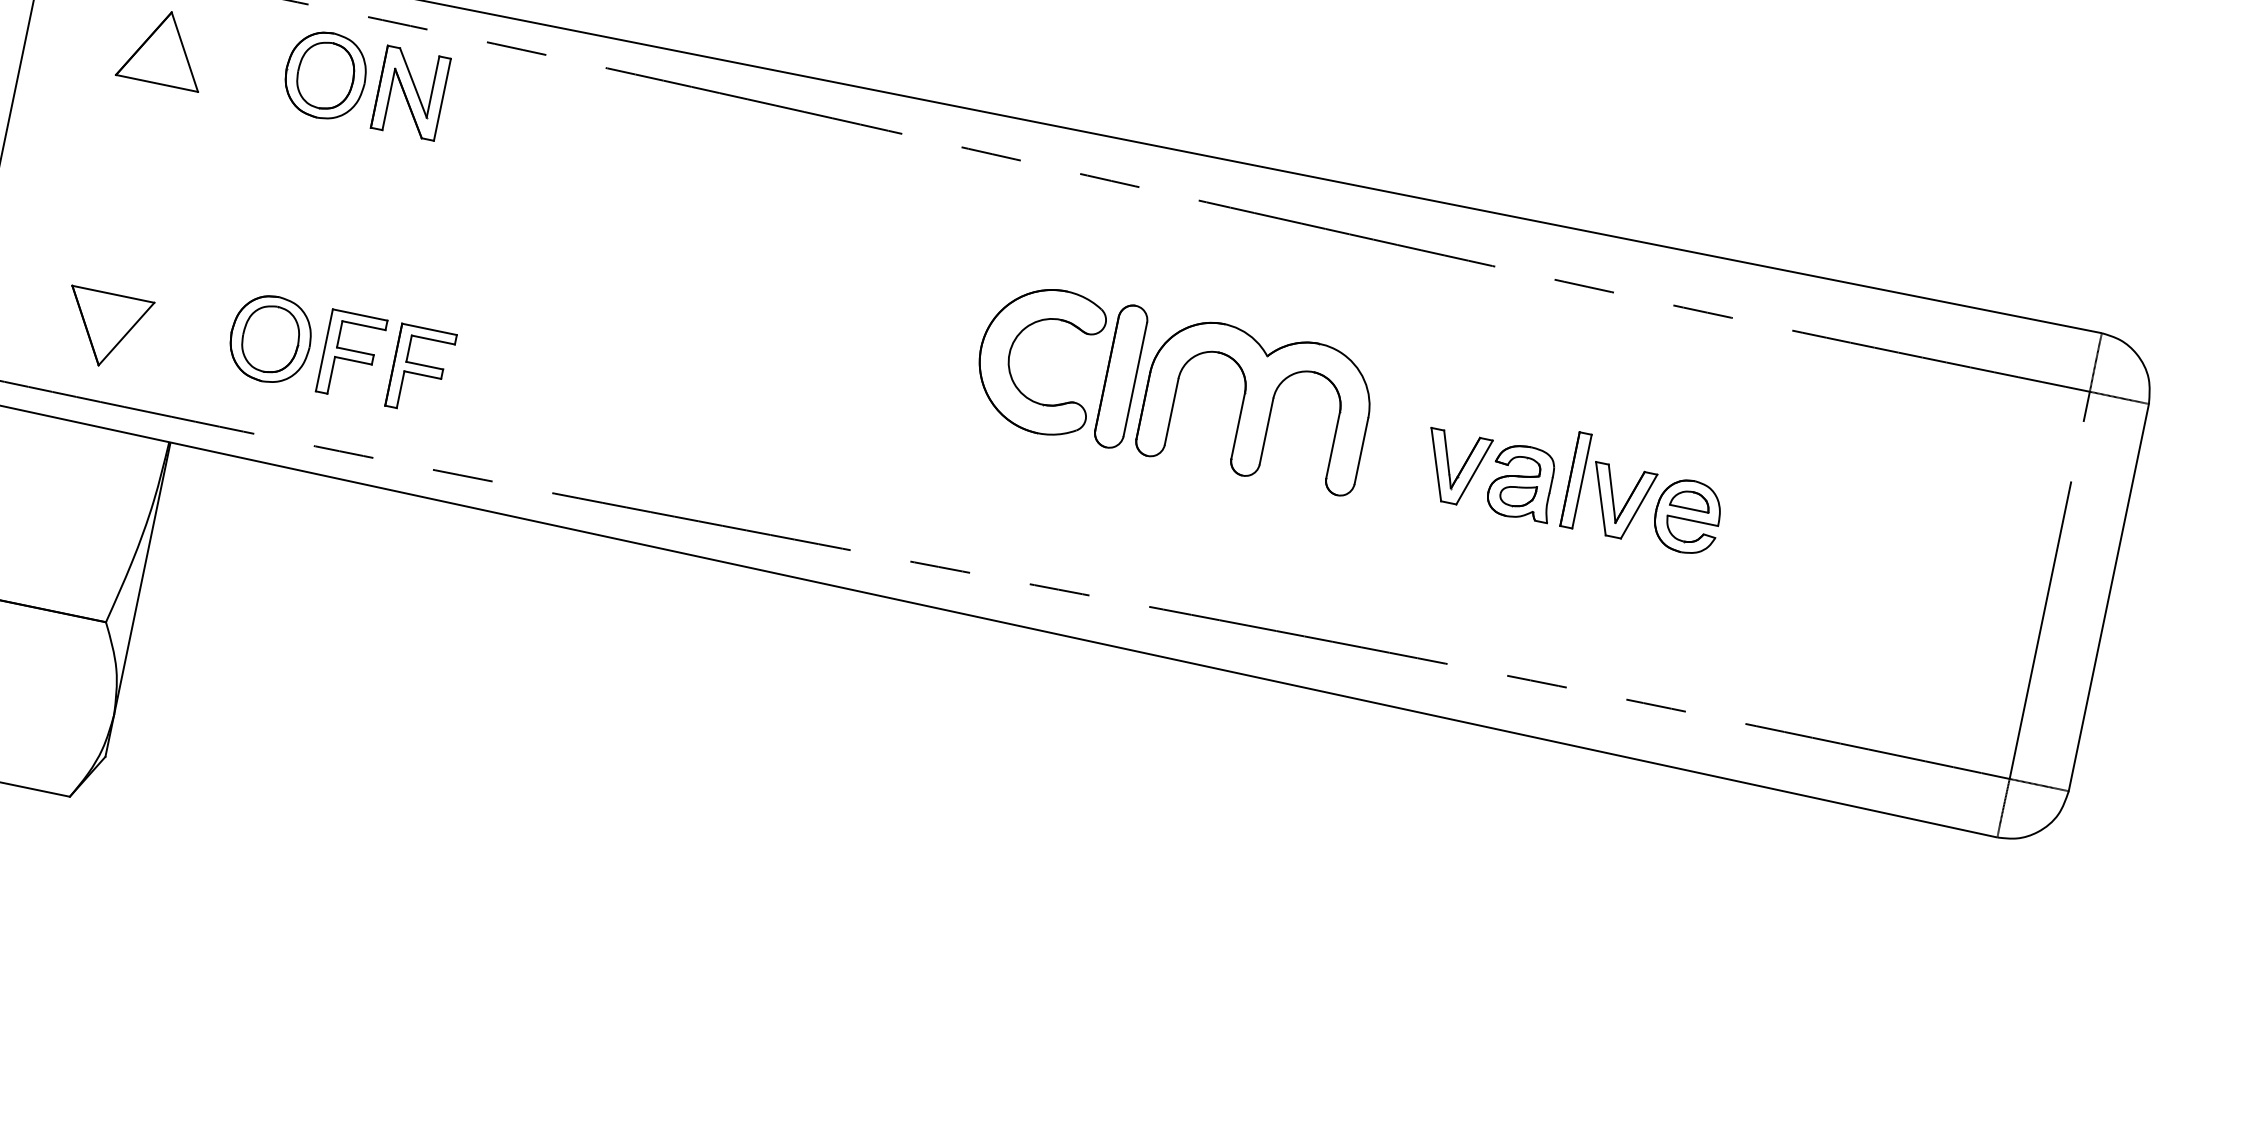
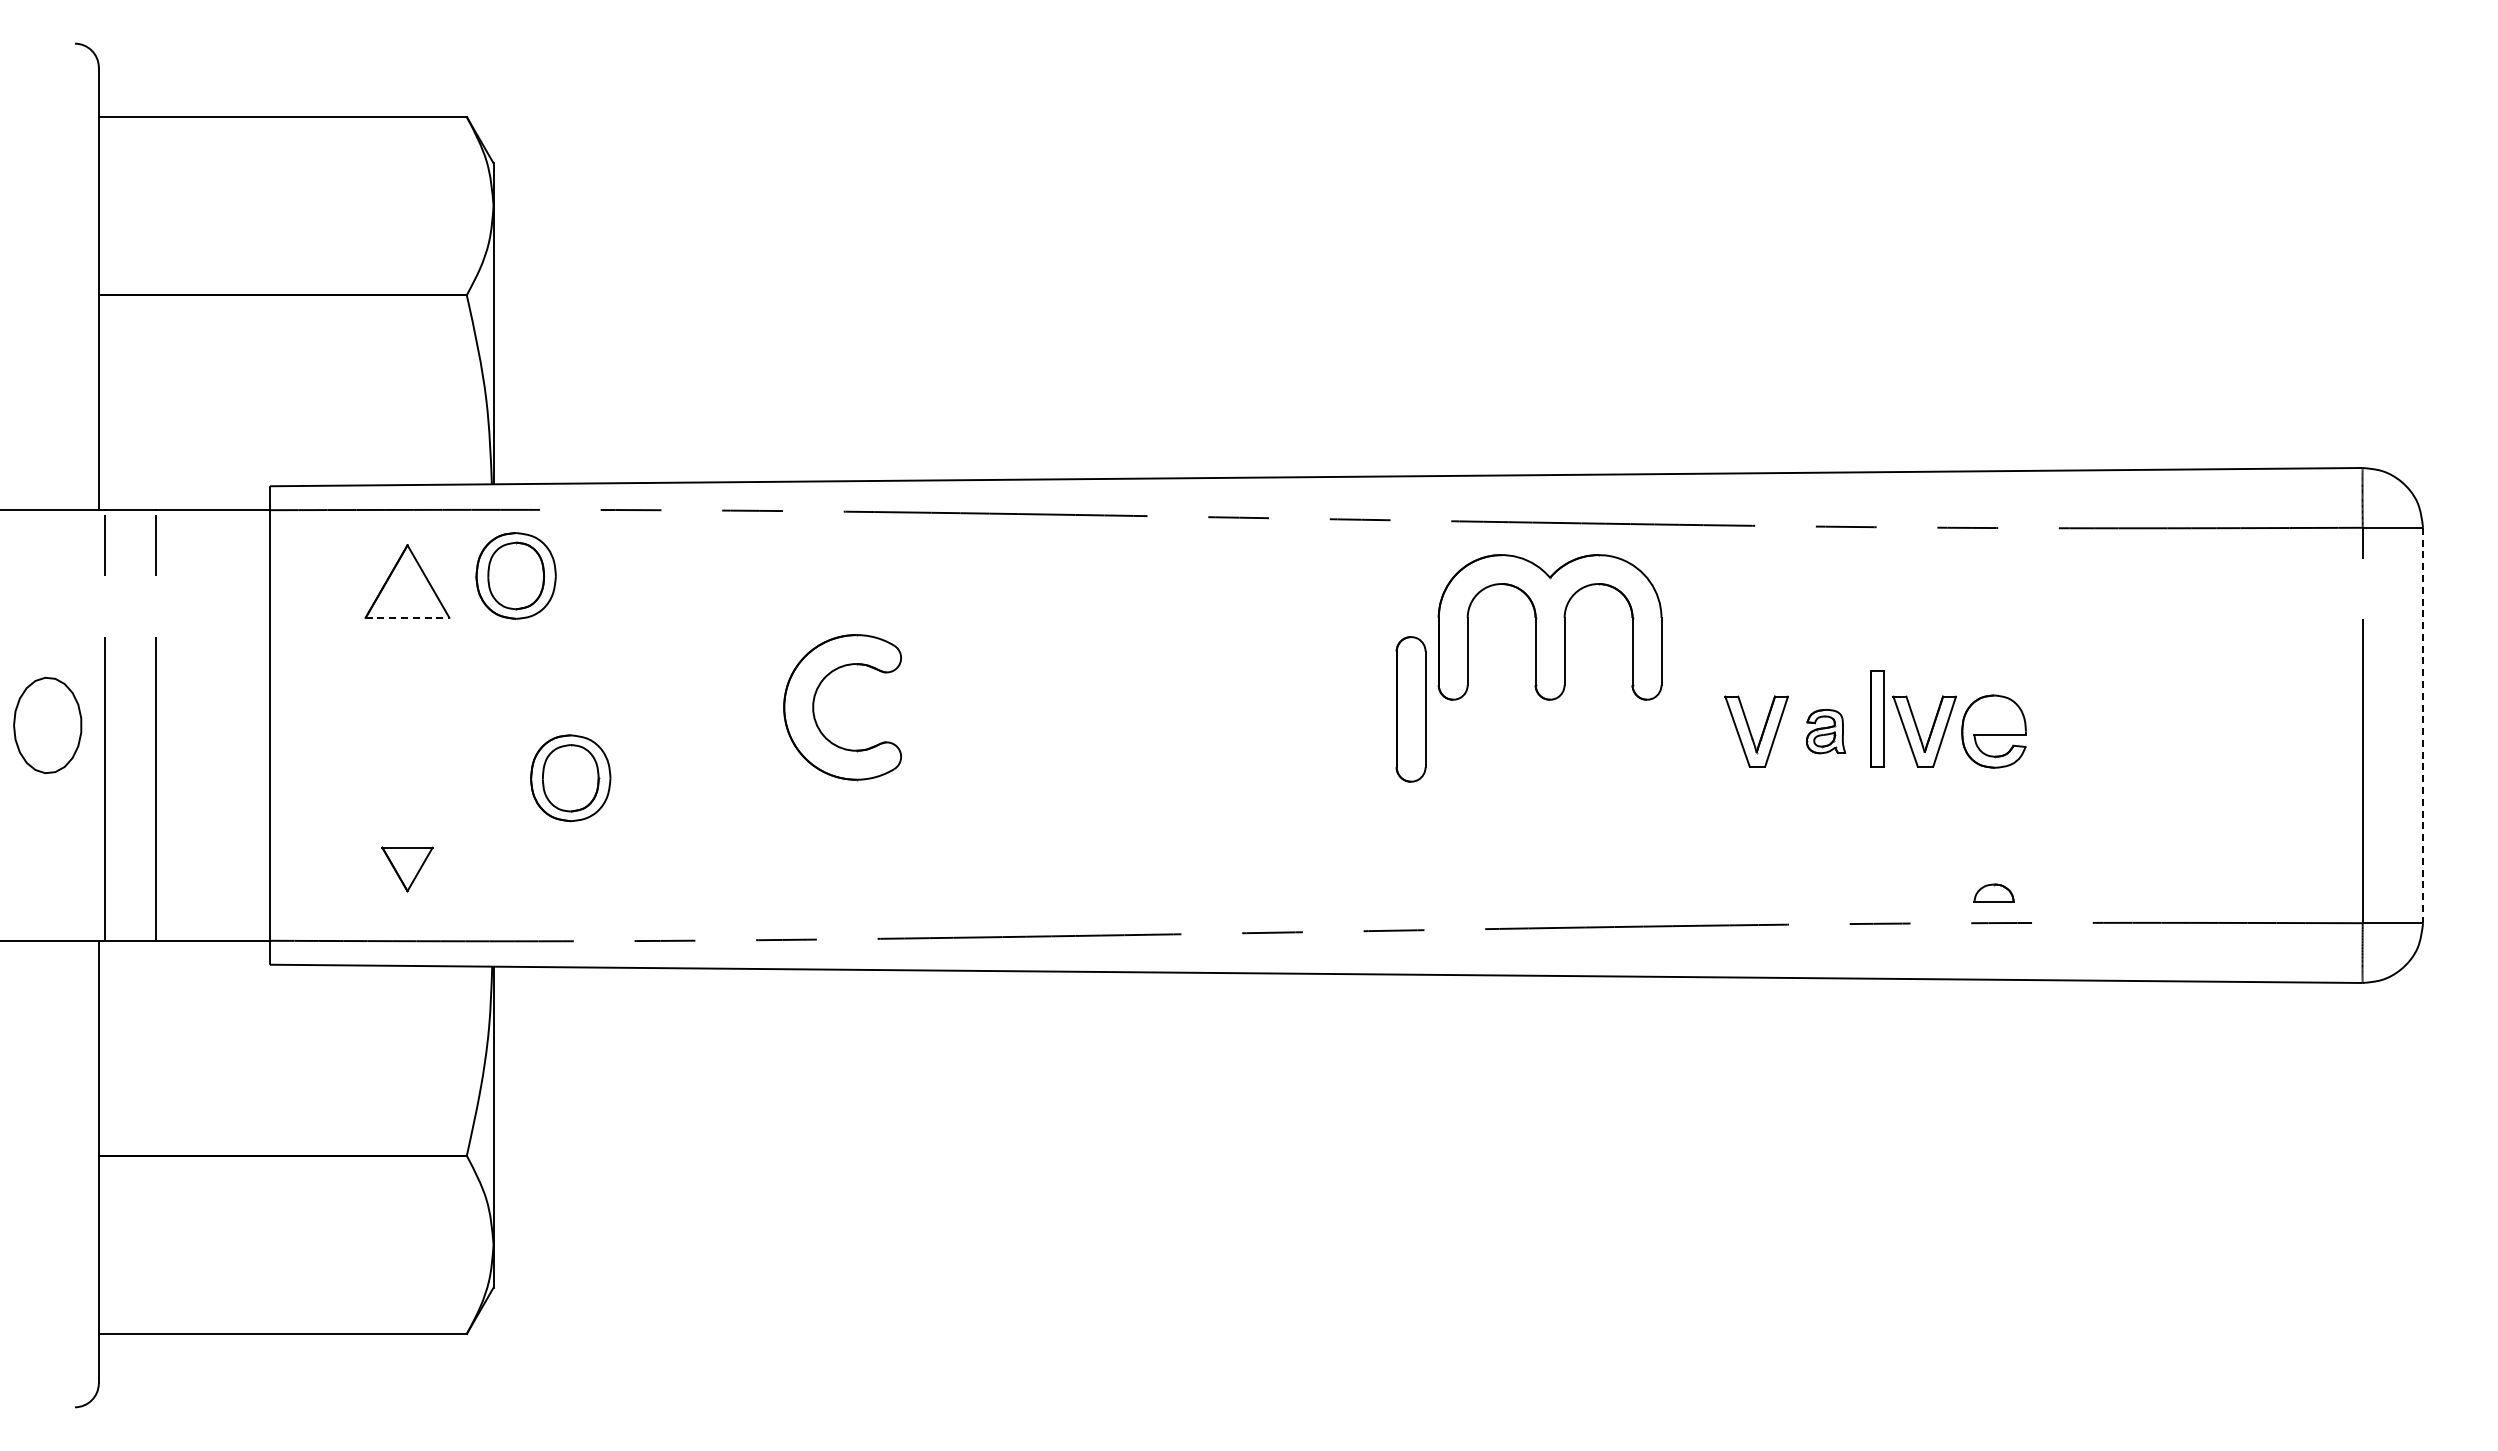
part: (325, 75) -> (515, 575), moved
line: (157, 83) -> (407, 617), solid -> dashed
part: (410, 92) -> (657, 575), removed
part: (105, 329) -> (407, 869), size x0.6
part: (270, 339) -> (570, 778), moved
part: (1010, 353) -> (814, 707), moved
part: (351, 355) -> (653, 844), removed
part: (420, 369) -> (723, 844), removed
part: (1256, 404) -> (1549, 627), moved
part: (1522, 482) -> (1825, 731), size x0.6
part: (1690, 499) -> (1993, 892), moved
line: (2109, 597) -> (2423, 725), solid -> dashed

